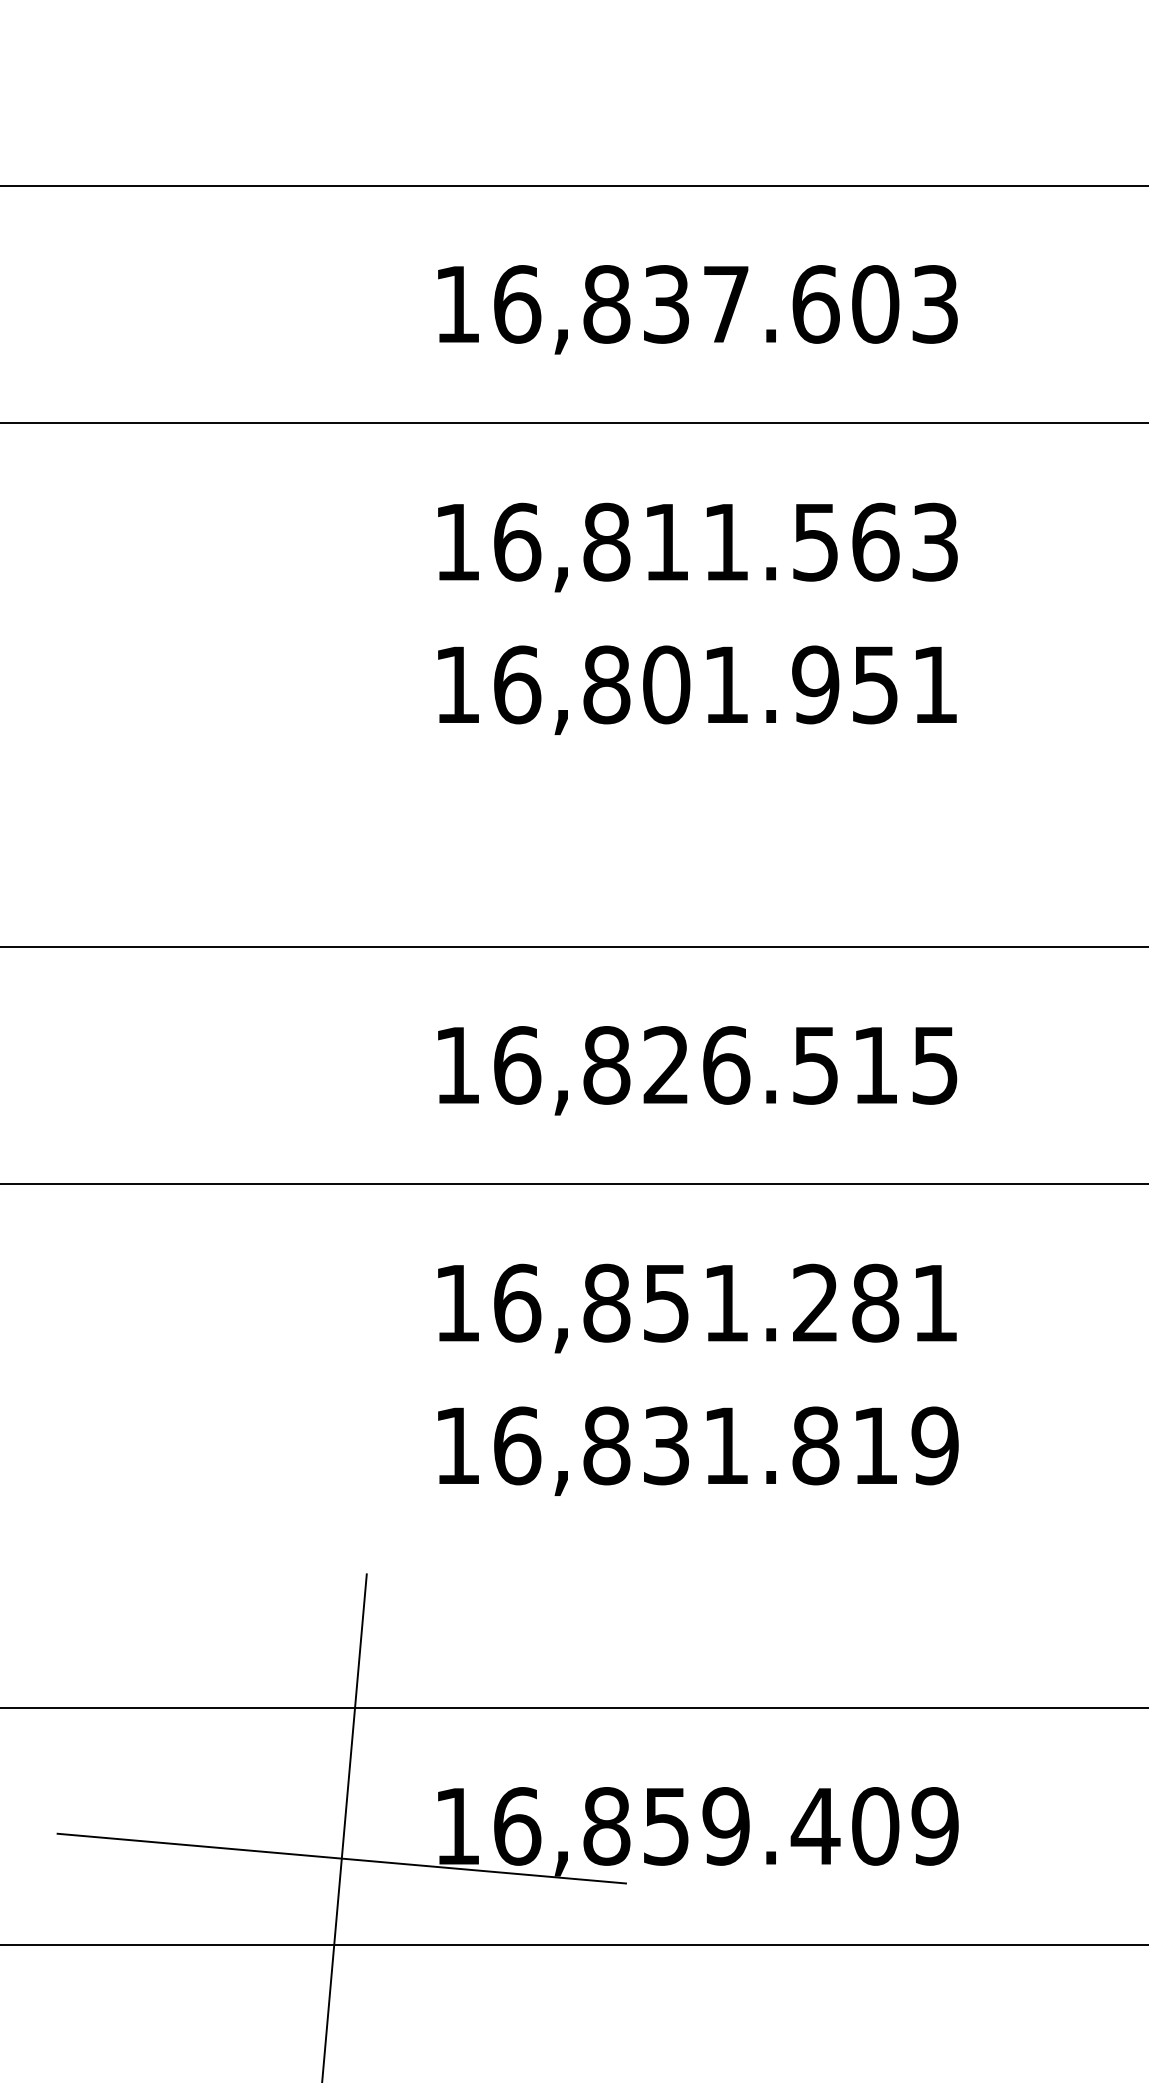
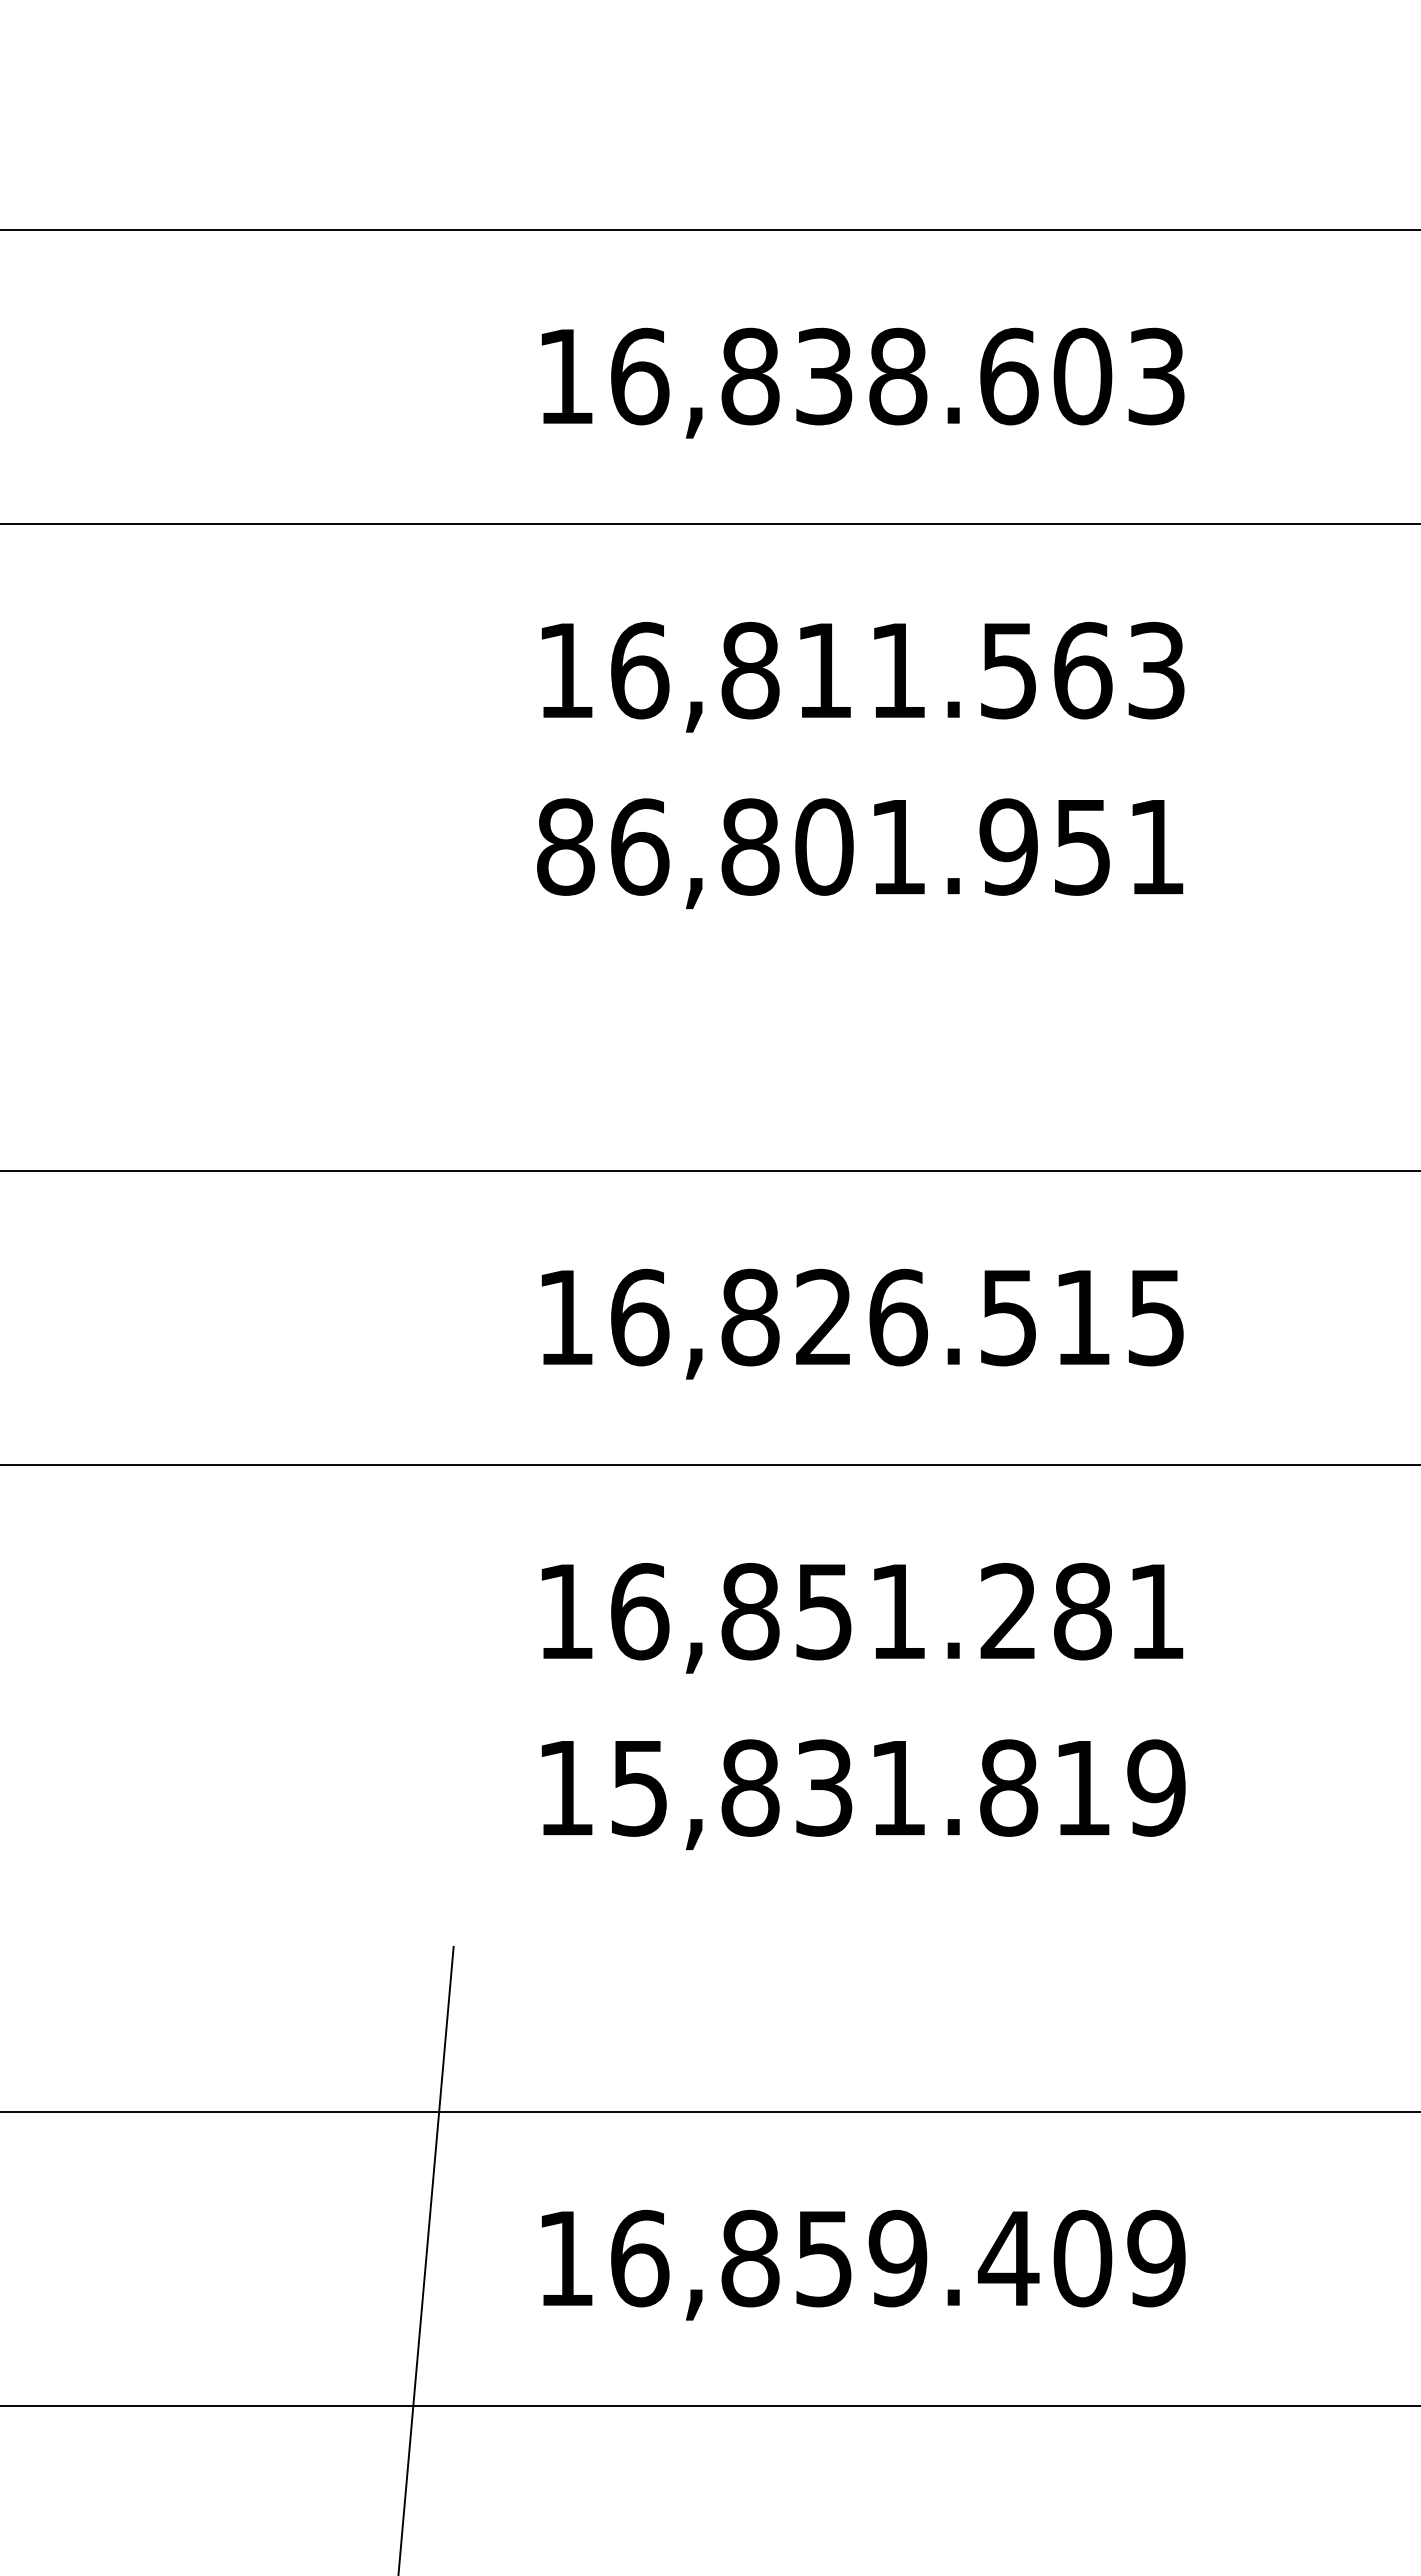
text: (726, 304) -> (898, 376), 16,837.603 -> 16,838.603
text: (458, 684) -> (566, 846), 16,801.951 -> 86,801.951
text: (517, 1445) -> (640, 1787), 16,831.819 -> 15,831.819
line: (341, 1858) -> (422, 2298), removed

